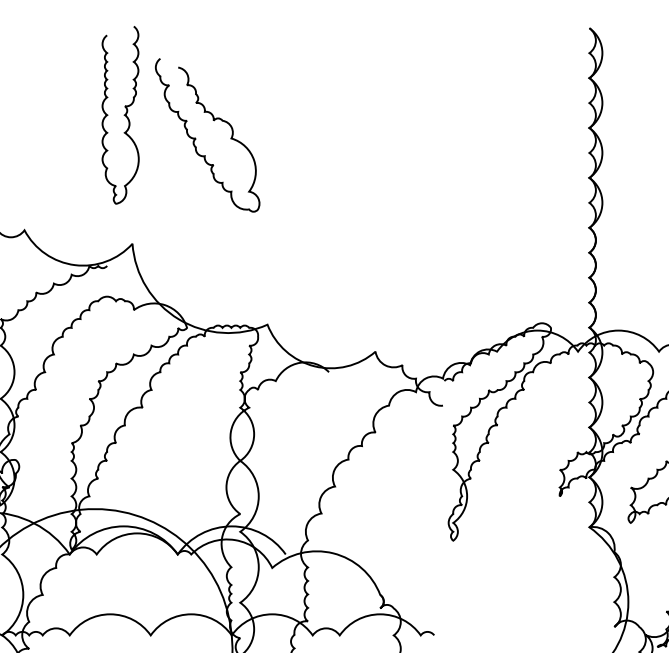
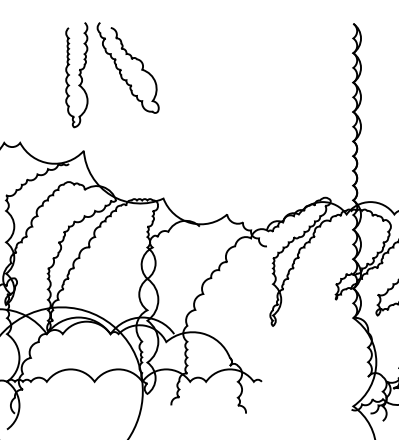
curve: (196, 138) -> (121, 69), moved

